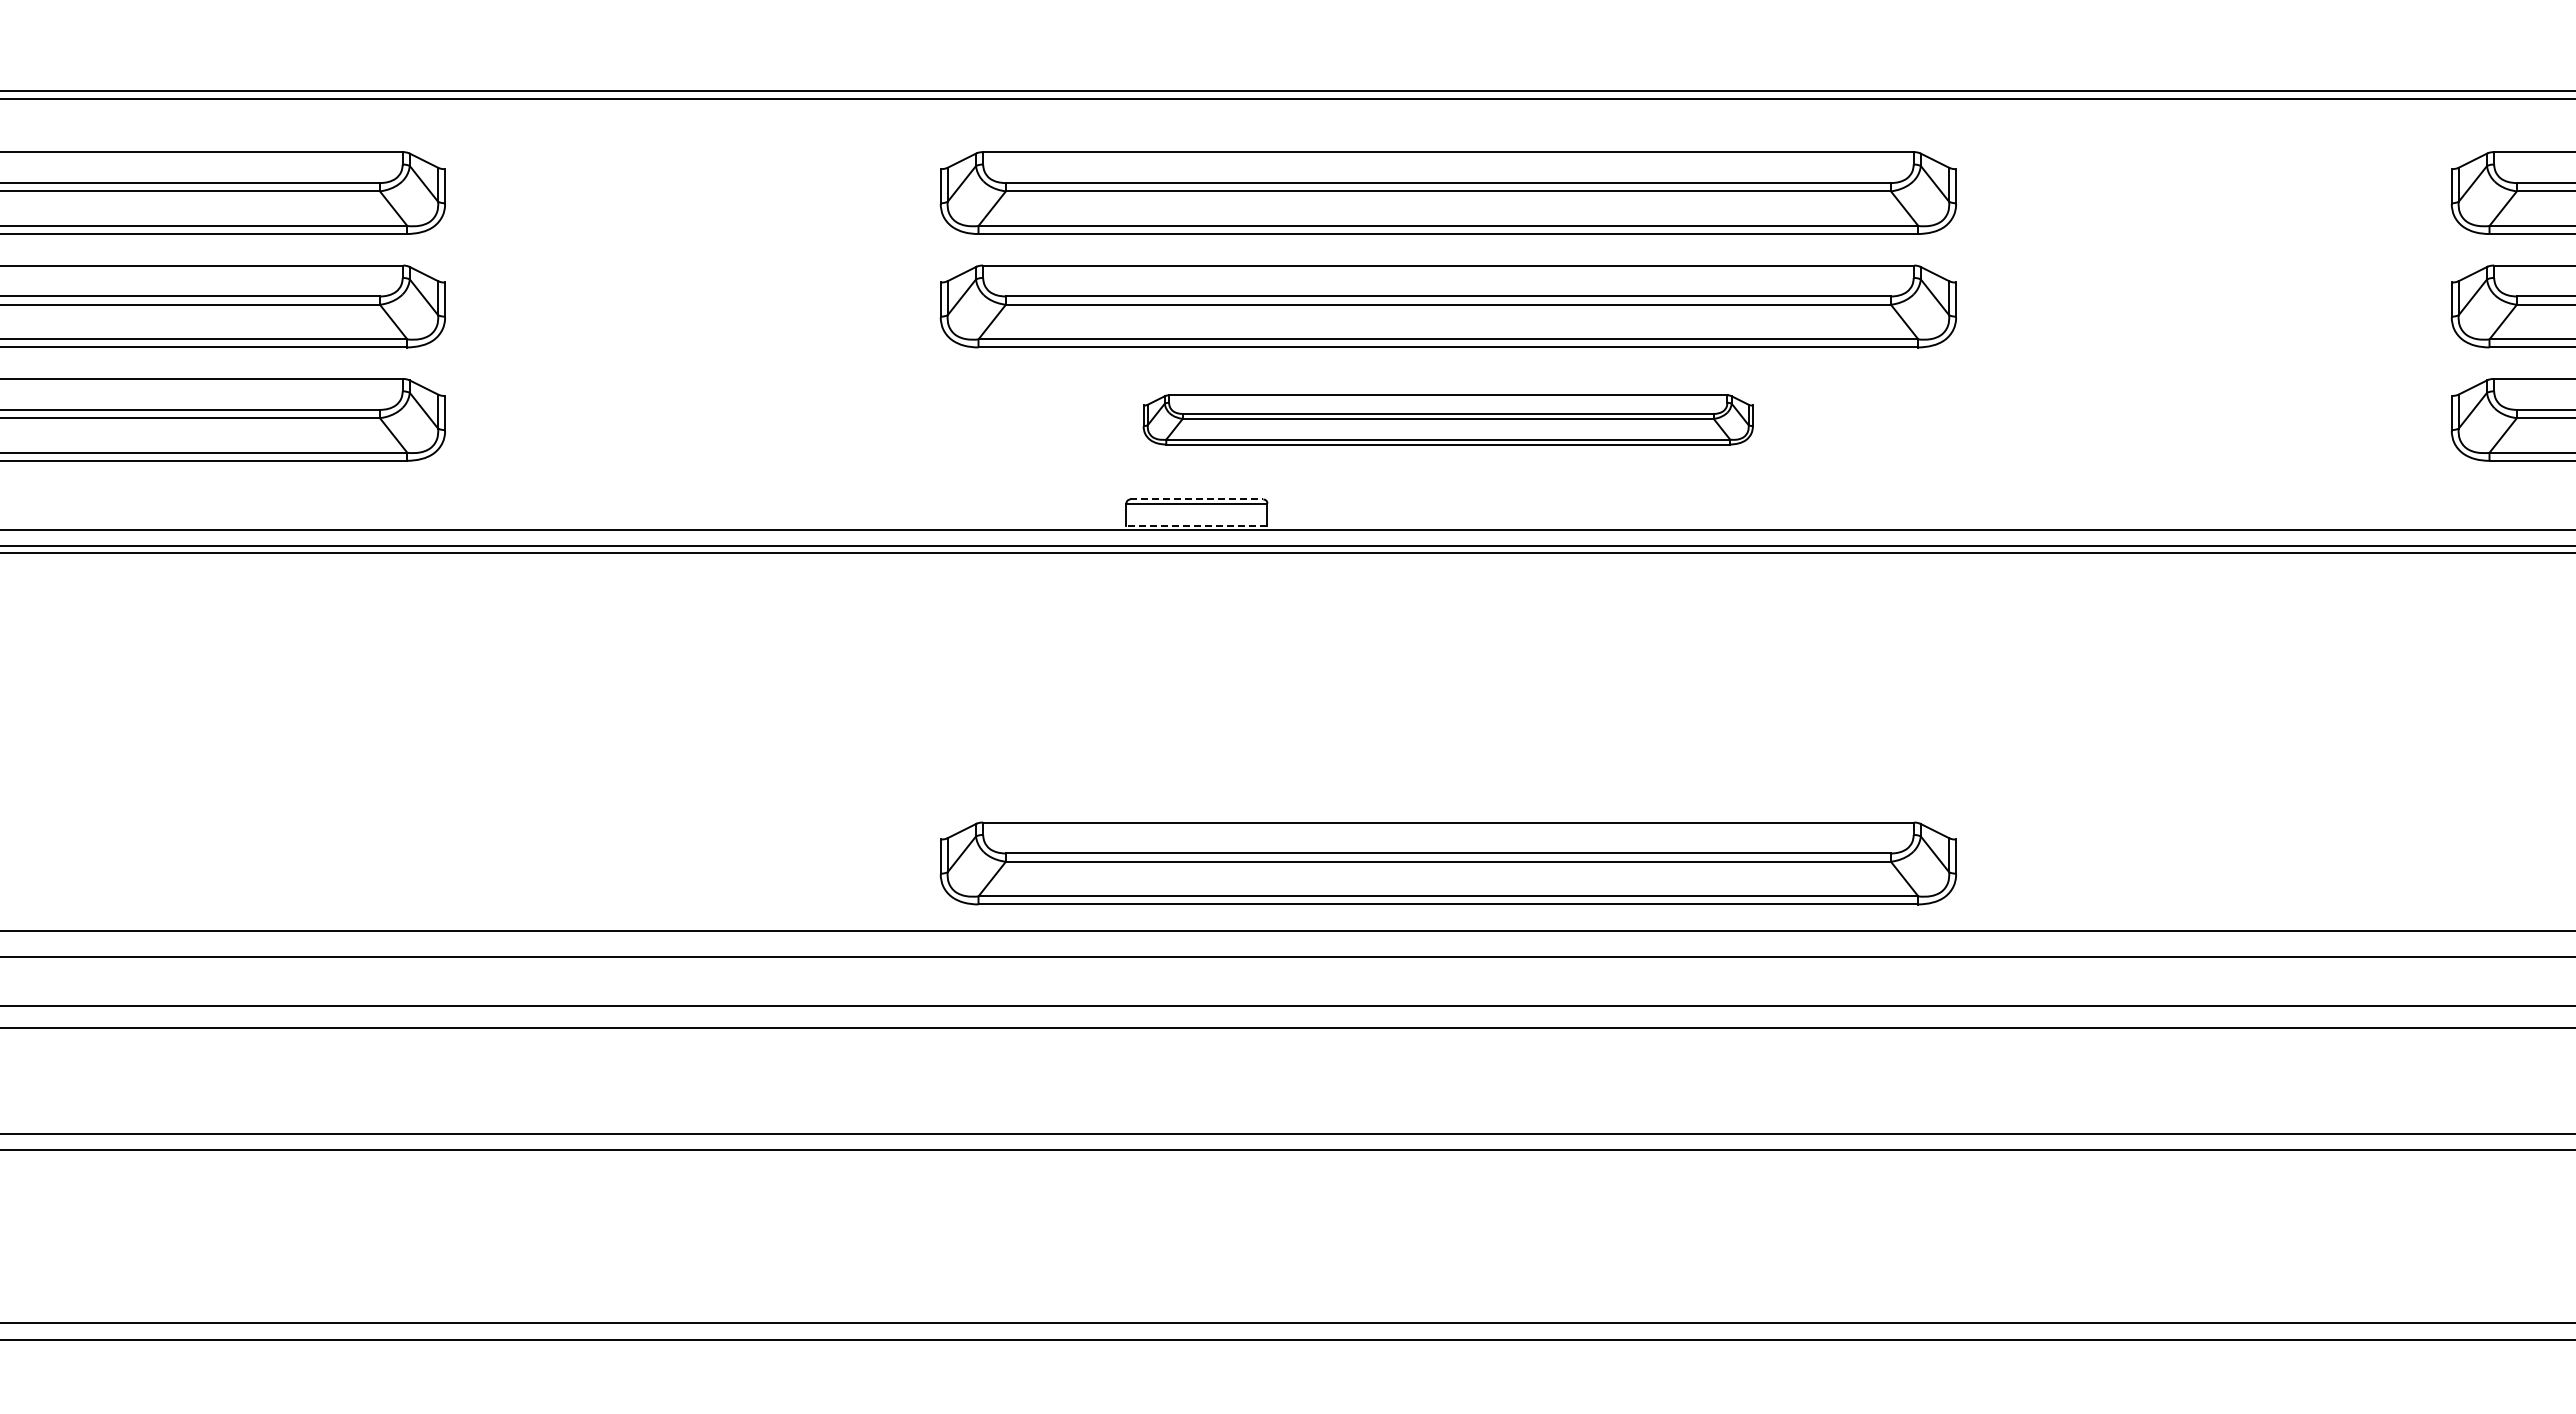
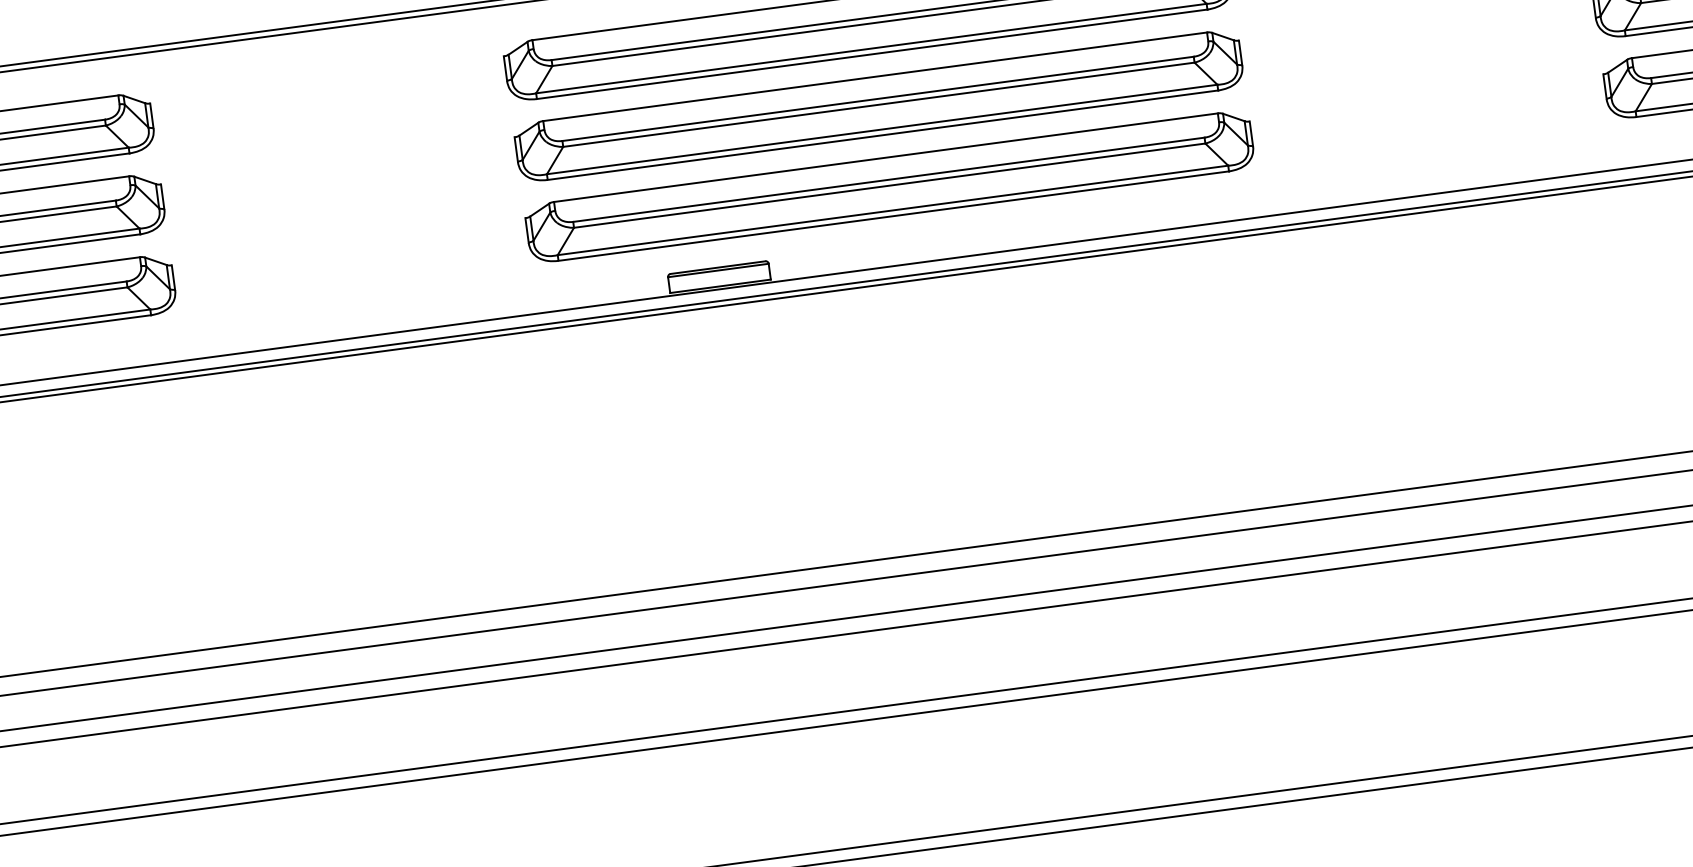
part: (1447, 419) -> (889, 186), size x1.67
line: (1197, 499) -> (718, 267), dashed -> solid
line: (1196, 525) -> (720, 286), dashed -> solid
part: (1447, 863) -> (931, 503), removed

